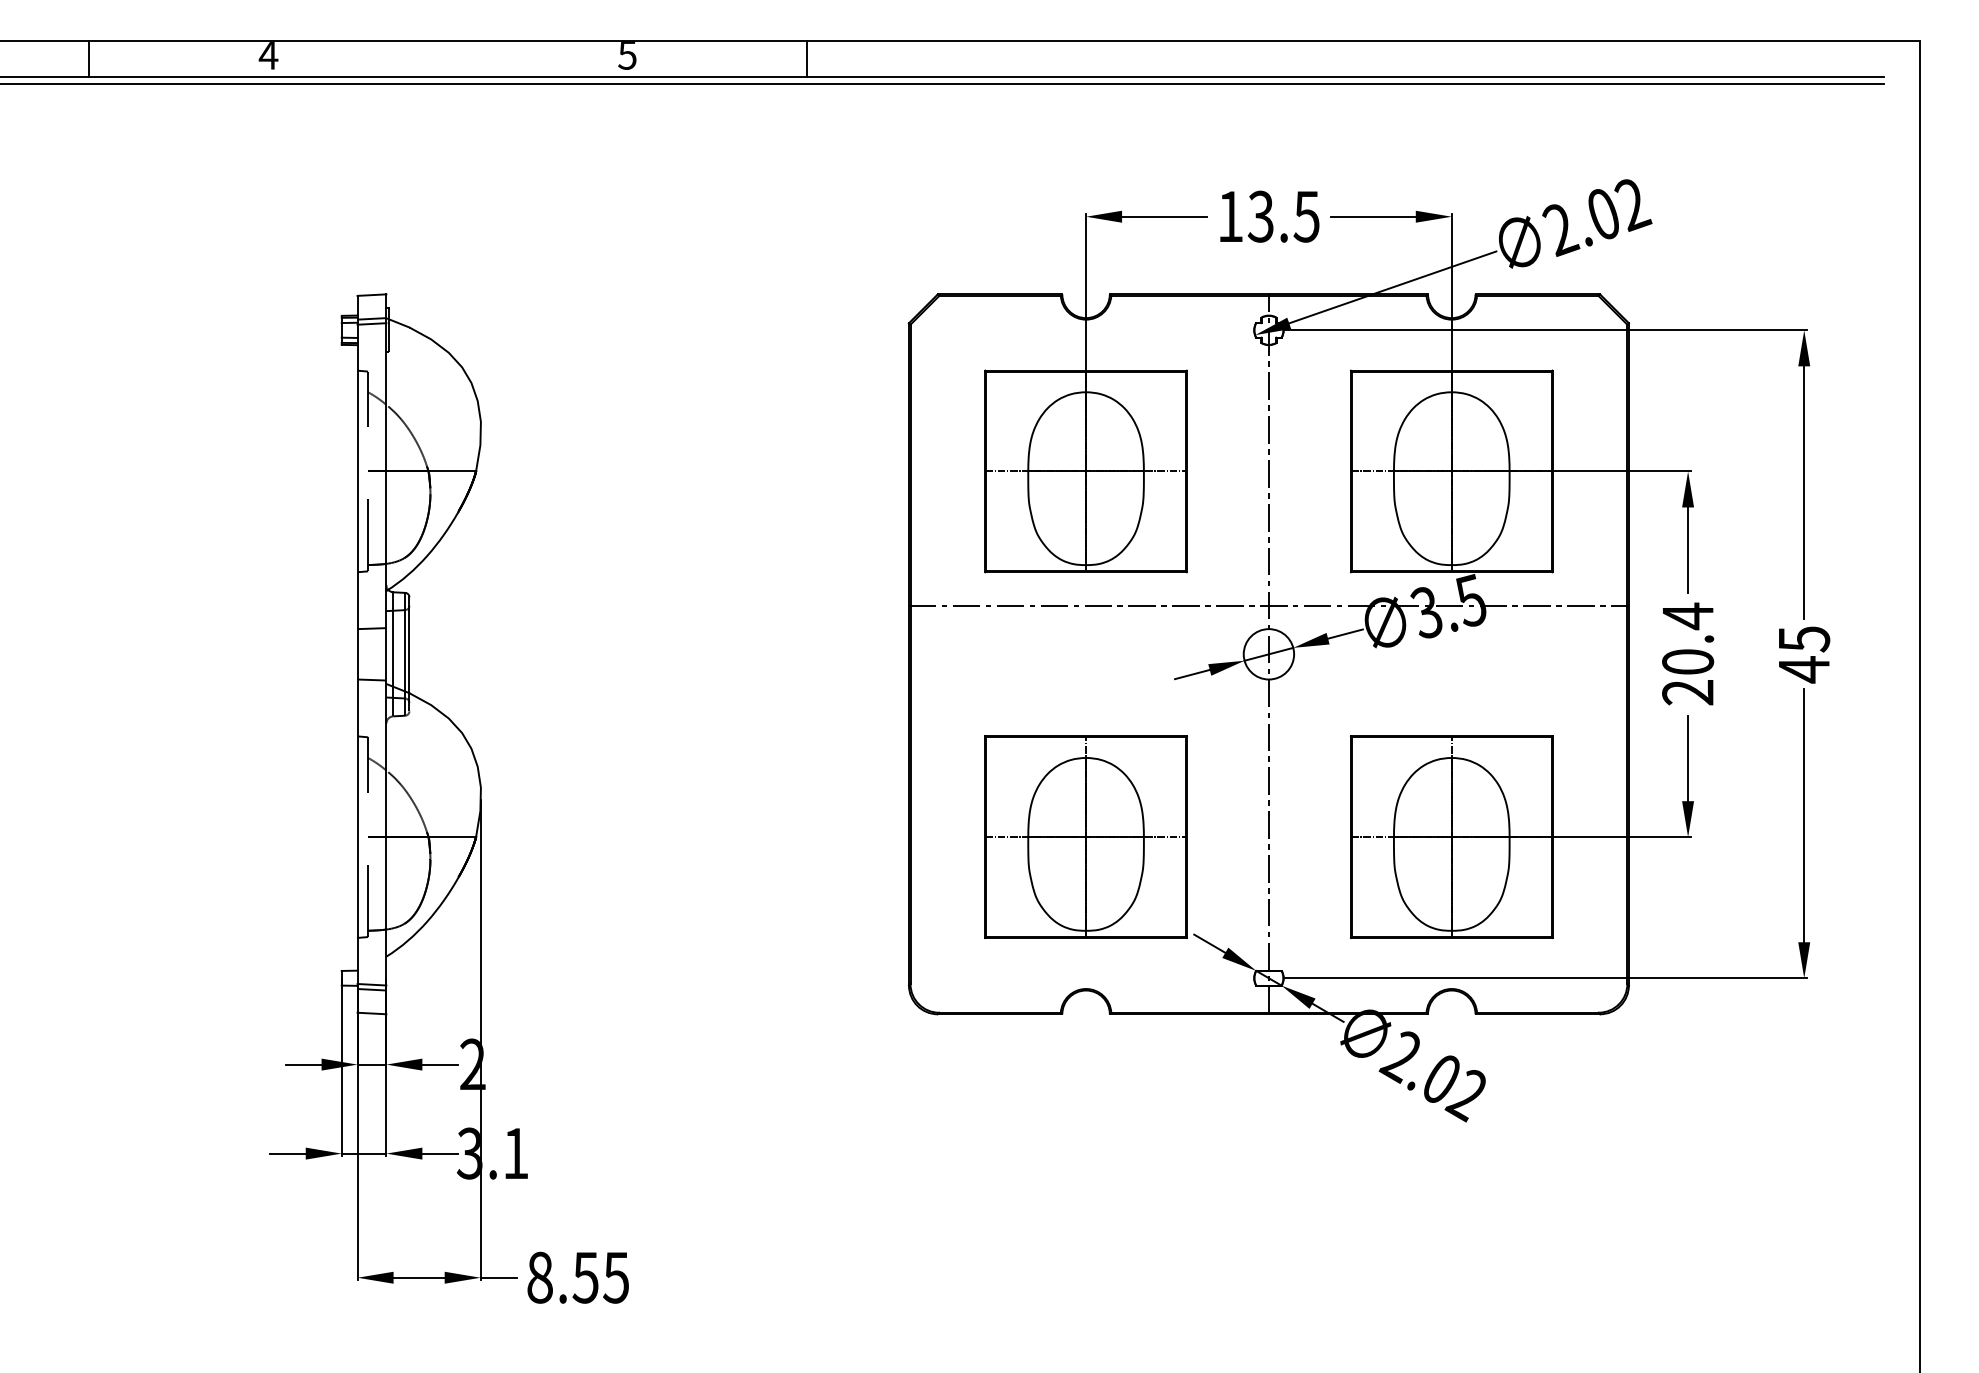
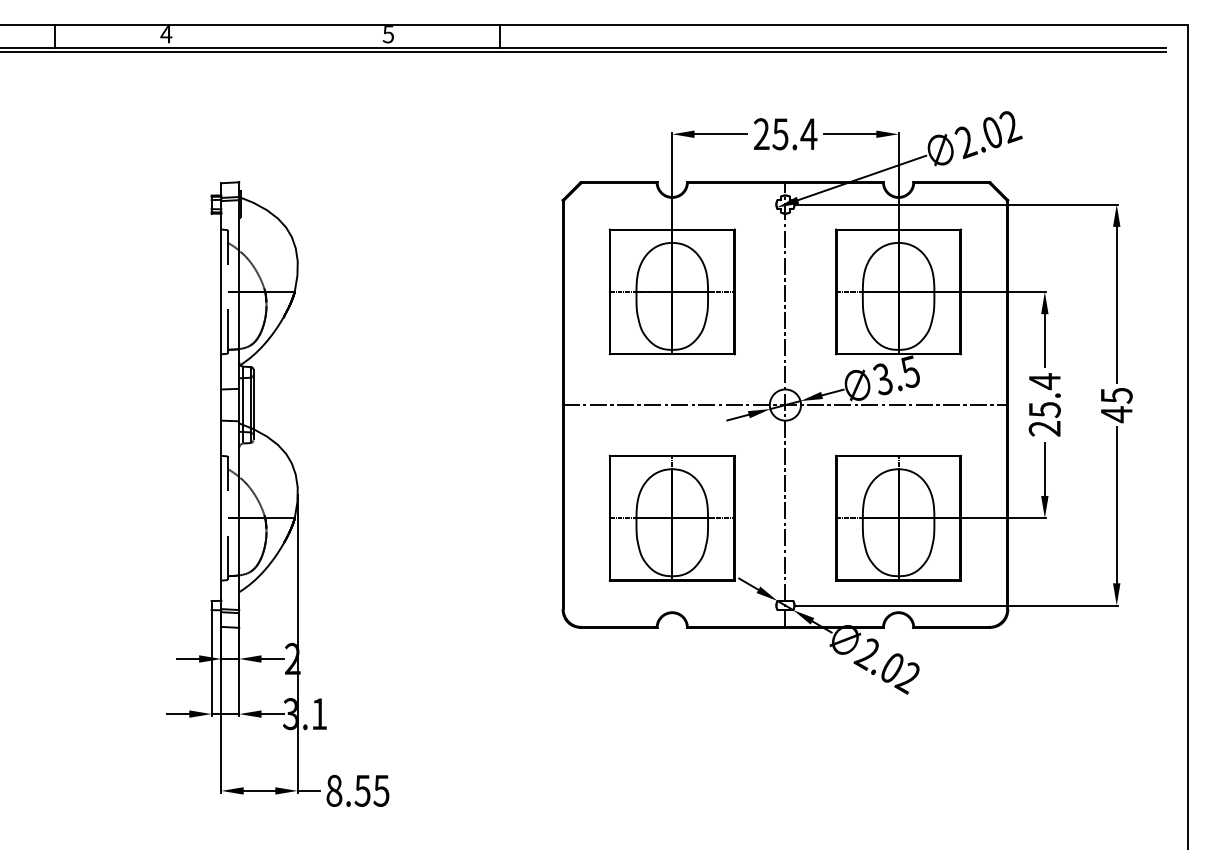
text: (1269, 217) -> (785, 134), 13.5 -> 25.4
line: (1269, 606) -> (785, 405), moved
text: (1687, 663) -> (1044, 410), 20.4 -> 25.4

